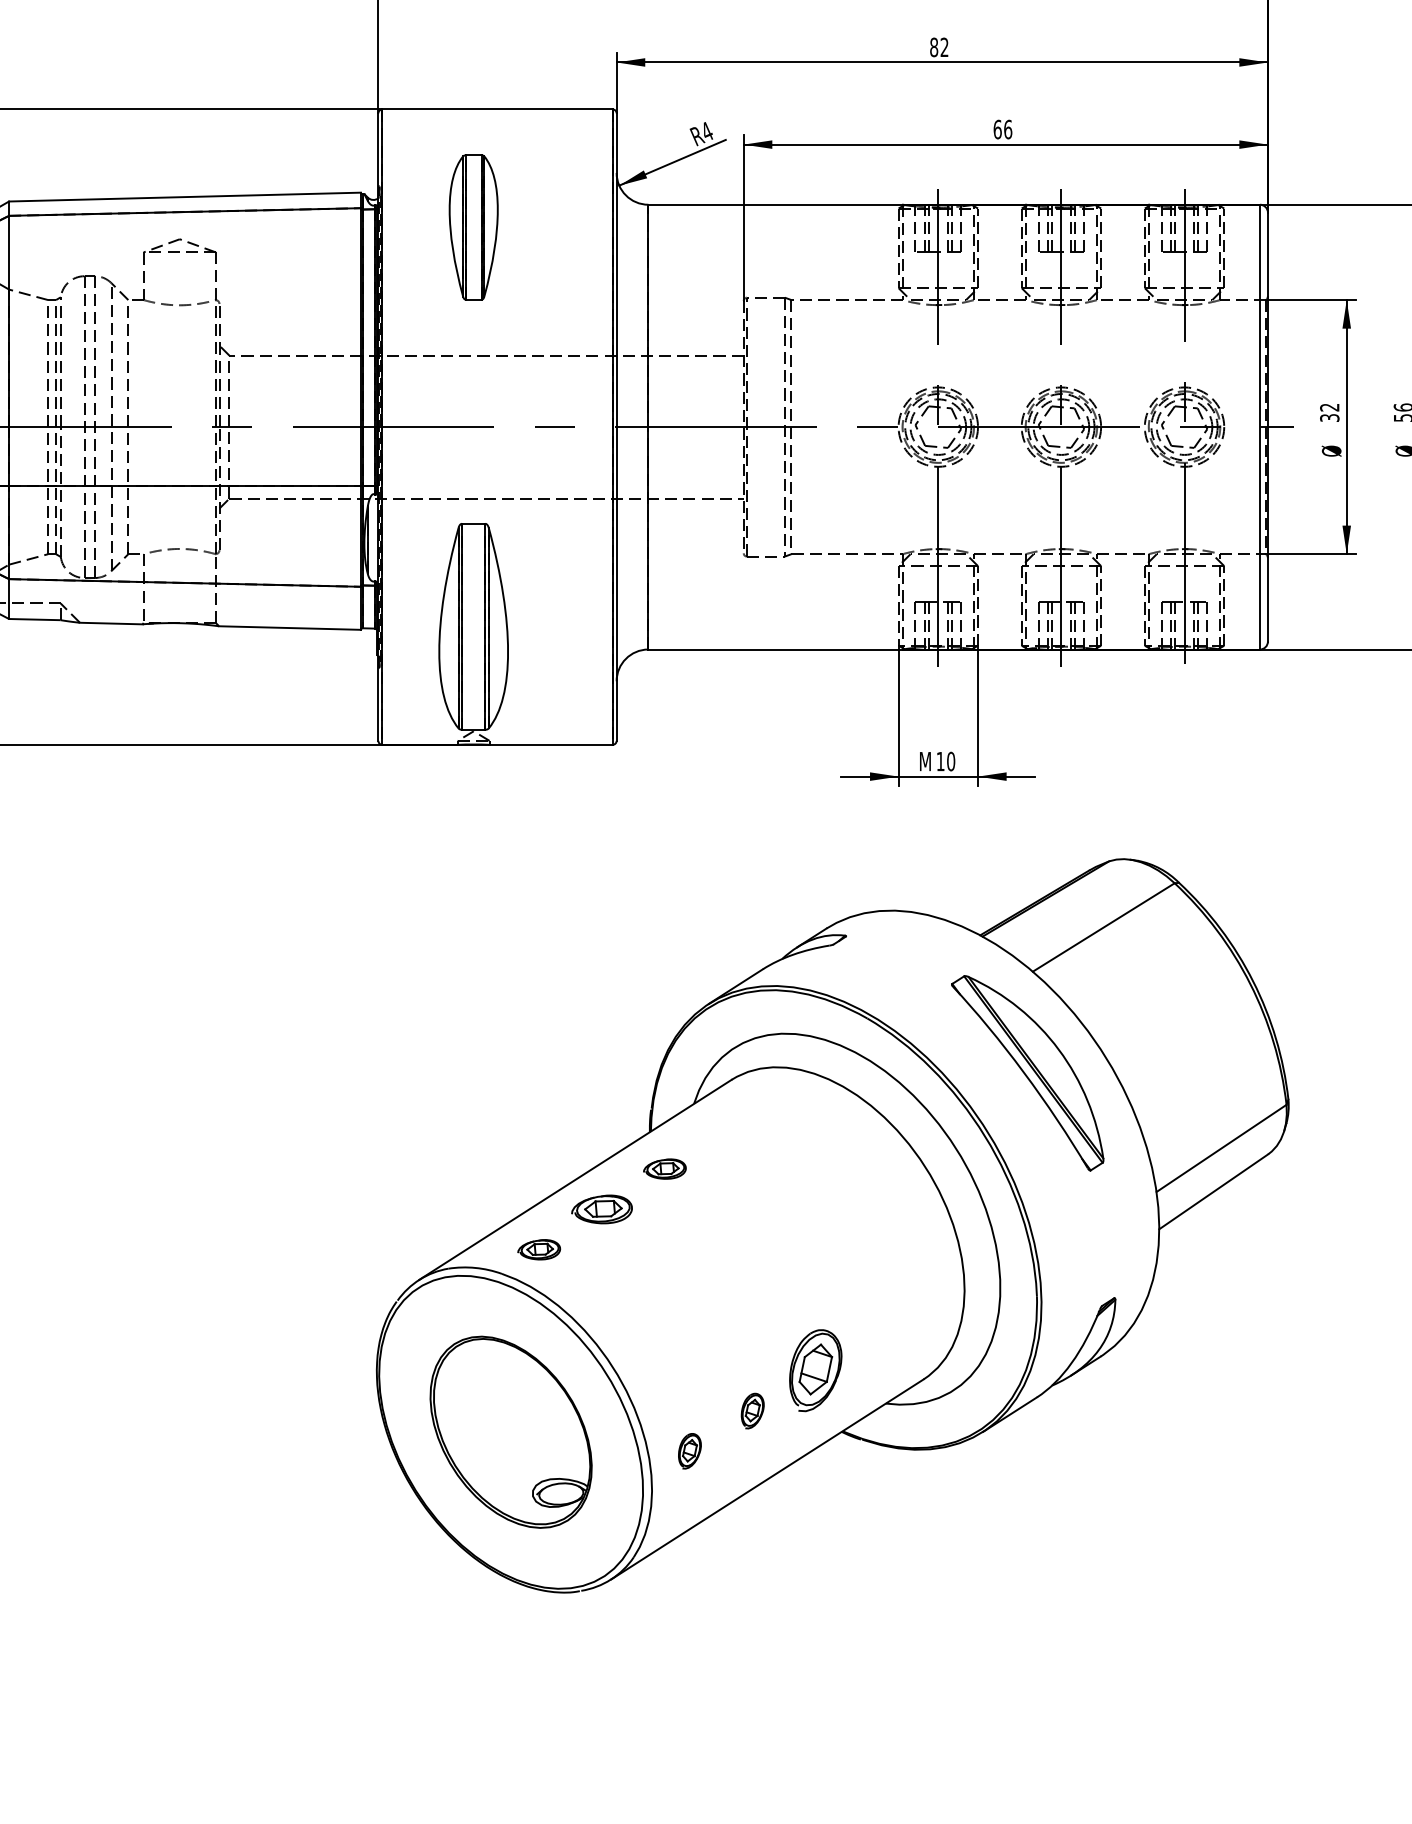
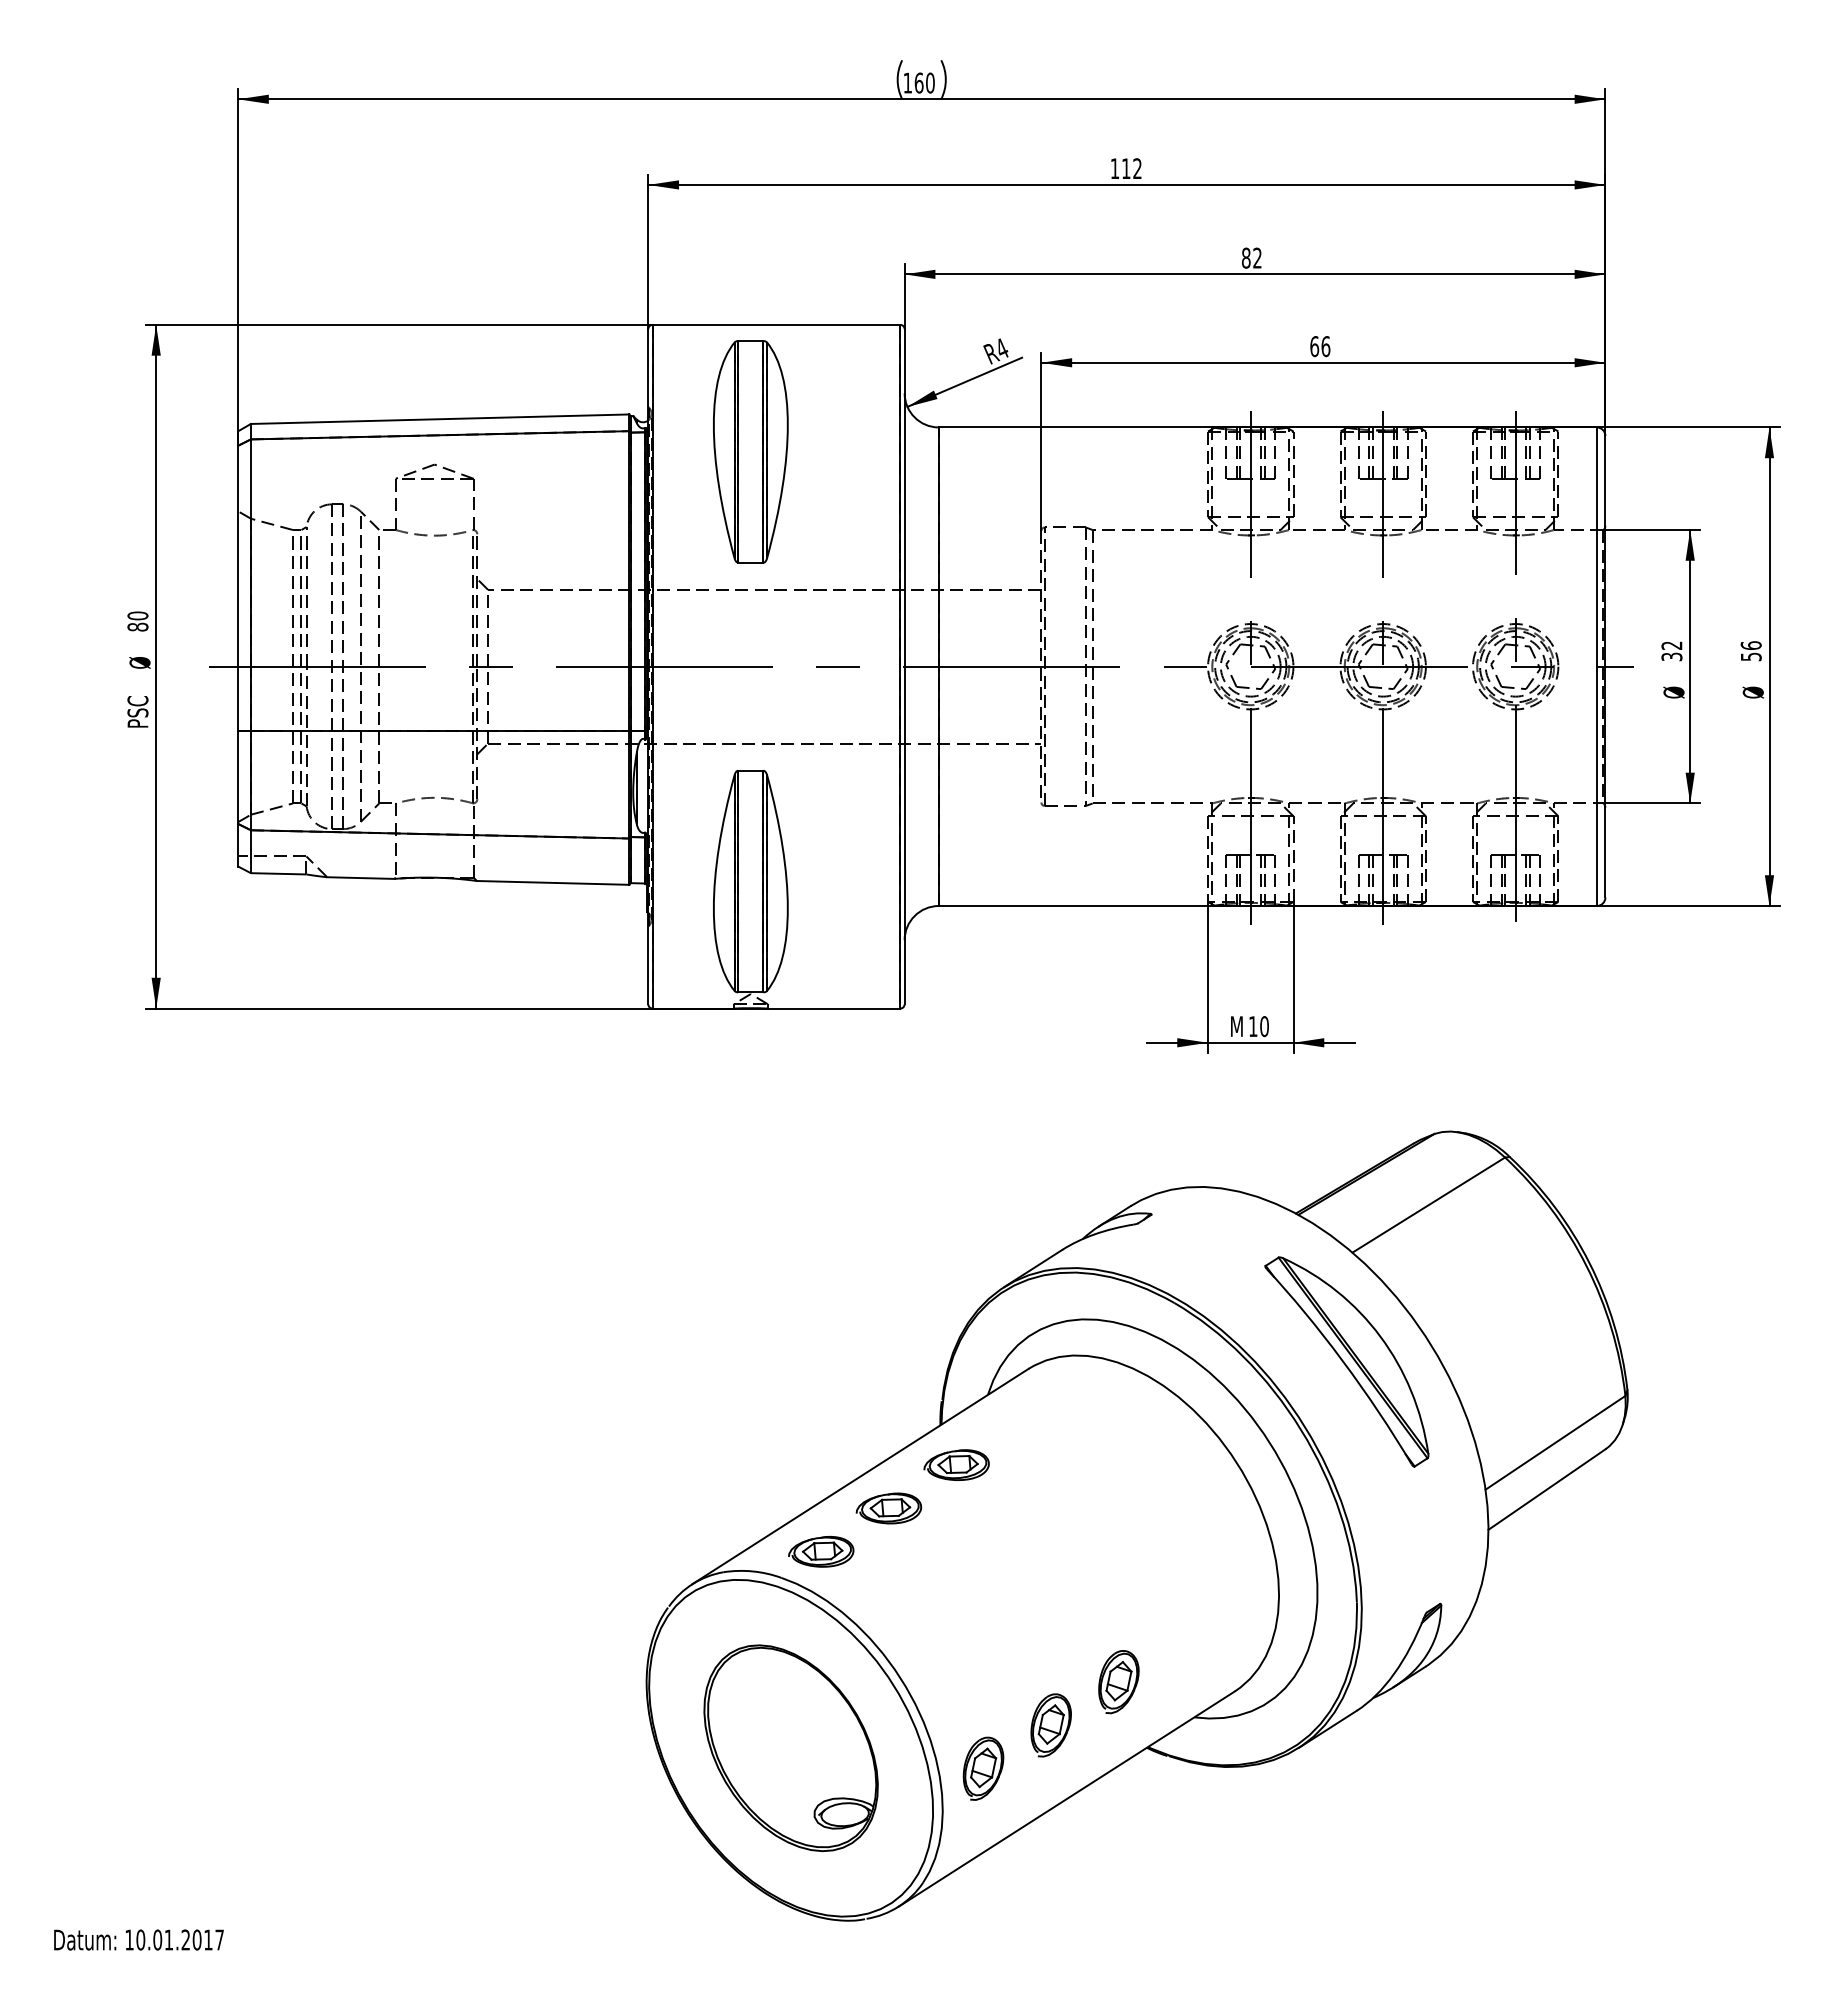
part: (473, 227) -> (750, 451), size x1.43
part: (664, 1168) -> (956, 1464), size x1.43
part: (539, 1249) -> (821, 1551), size x1.43
part: (815, 1371) -> (1118, 1682), size x0.71
part: (752, 1411) -> (1050, 1725), size x1.67
part: (689, 1451) -> (983, 1768), size x1.67

